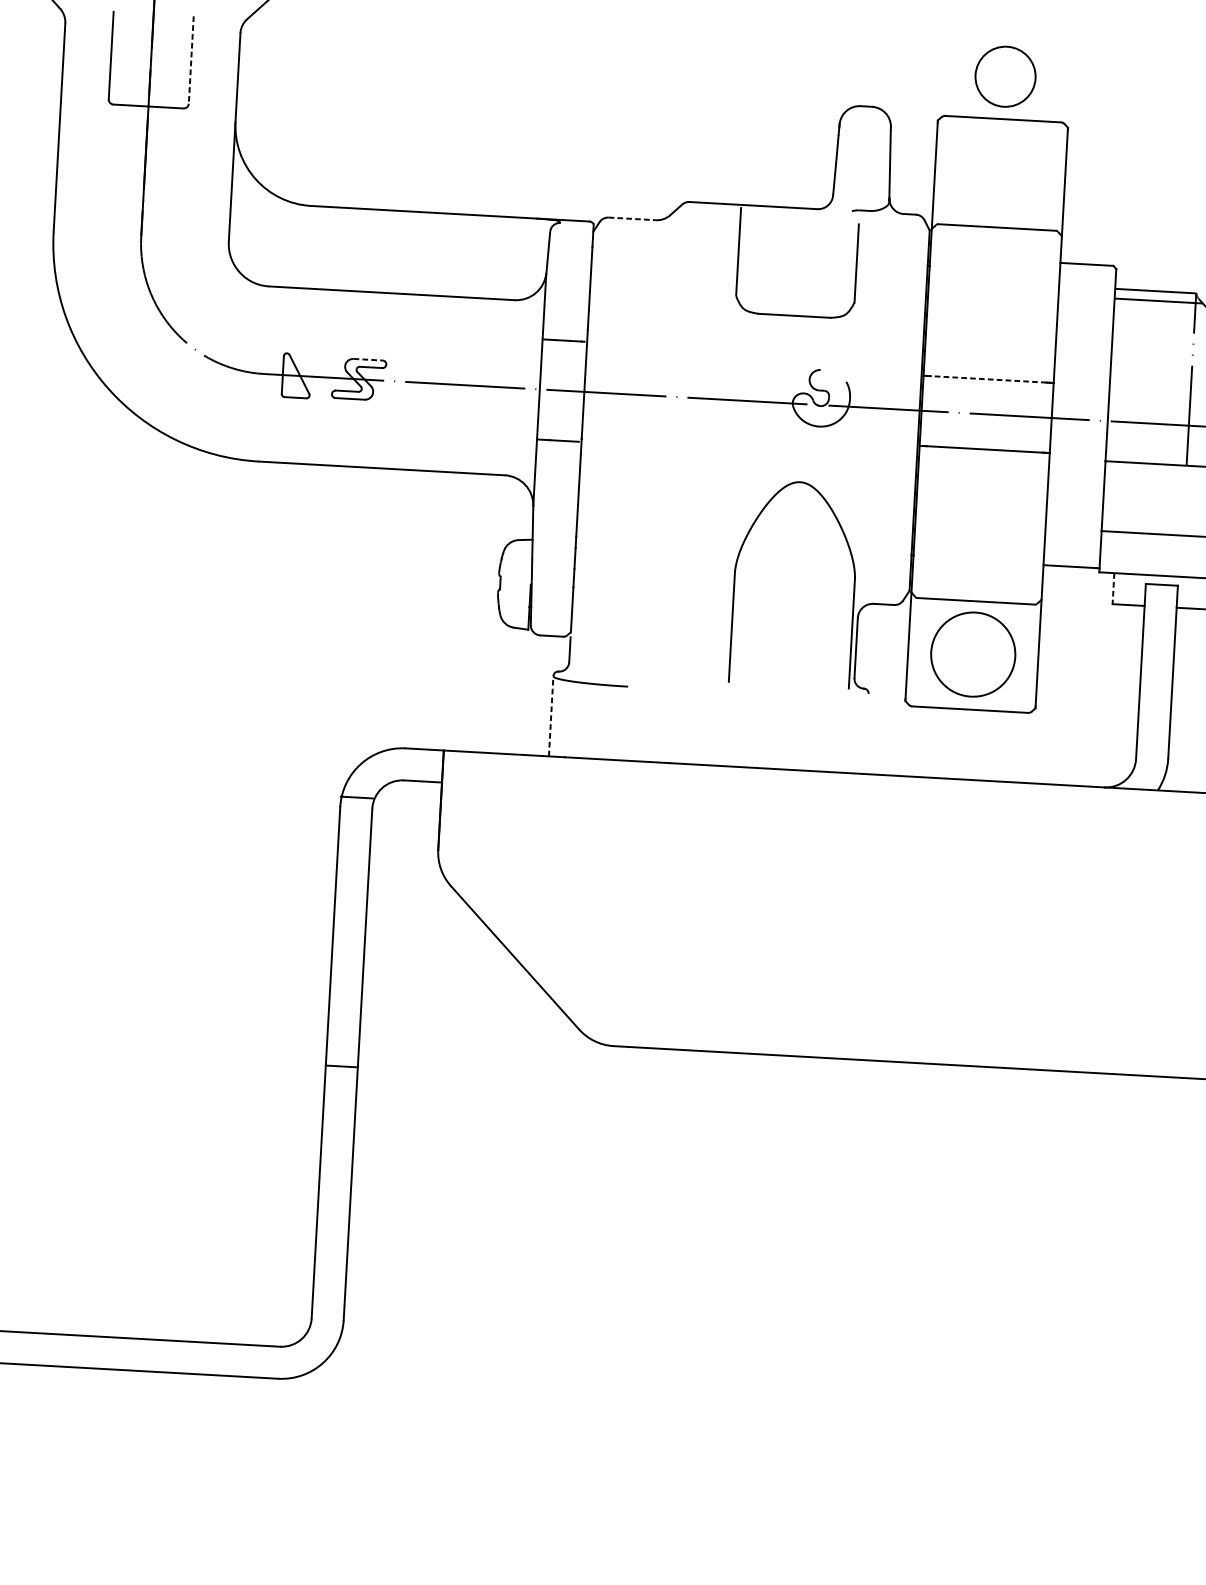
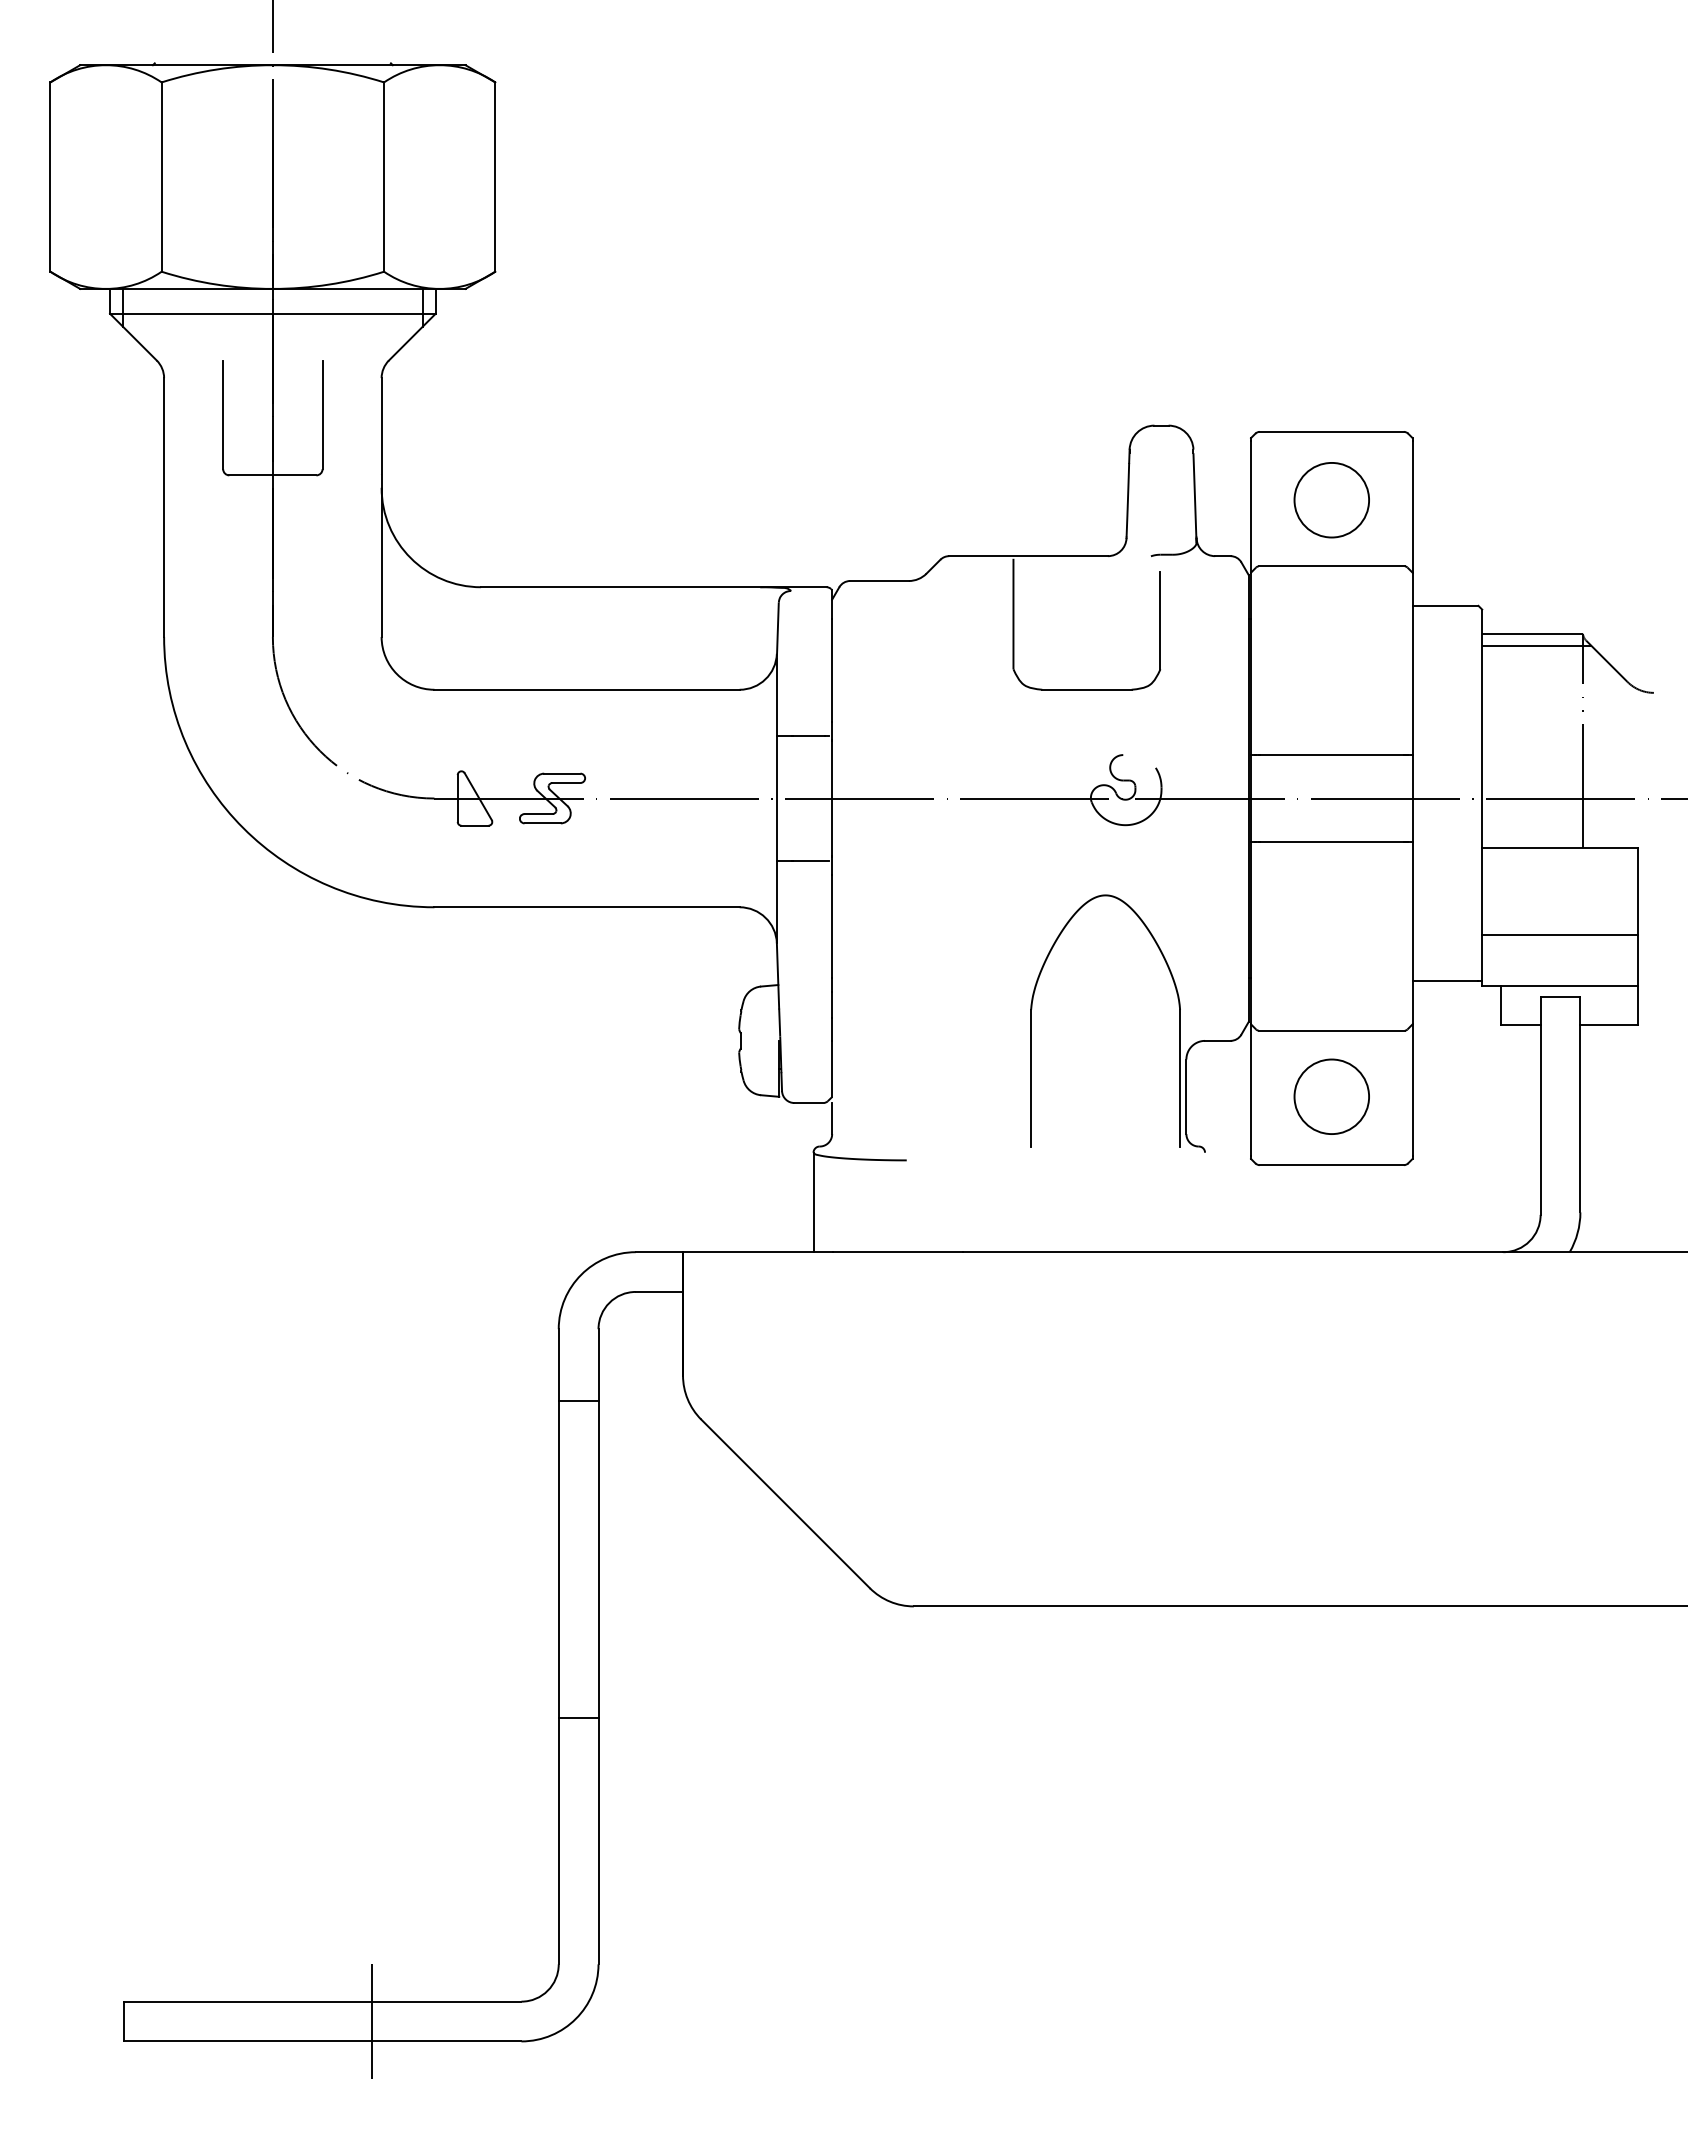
line: (191, 60) -> (322, 415), dashed -> solid
circle: (1005, 76) -> (1331, 500), moved
line: (633, 219) -> (880, 581), dashed -> solid
line: (368, 359) -> (562, 773), dashed -> solid
line: (988, 379) -> (1331, 755), dashed -> solid
line: (1113, 588) -> (1500, 1005), dashed -> solid
circle: (973, 654) -> (1331, 1096), size x0.71
line: (551, 716) -> (813, 1202), dashed -> solid
line: (356, 797) -> (578, 1401), moved
line: (341, 1066) -> (578, 1718), moved
line: (159, 1356) -> (372, 2021), added

